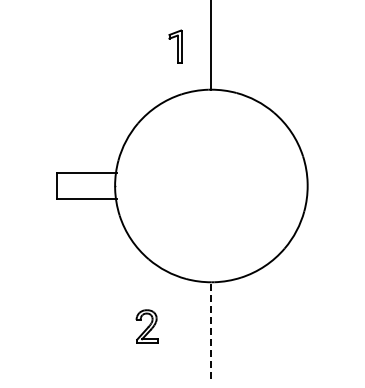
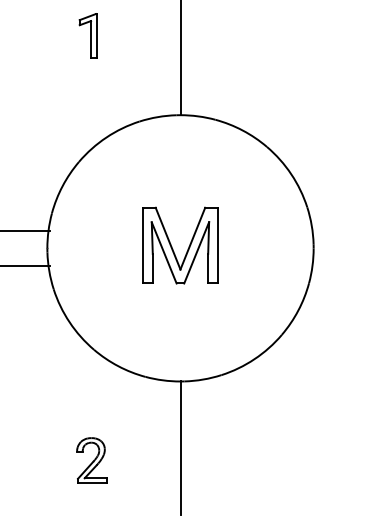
part: (175, 46) -> (88, 36), moved
part: (211, 183) -> (180, 244), added
part: (146, 326) -> (90, 460), moved
line: (211, 329) -> (180, 446), dashed -> solid

